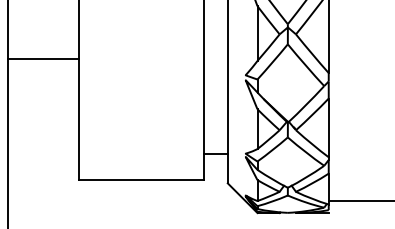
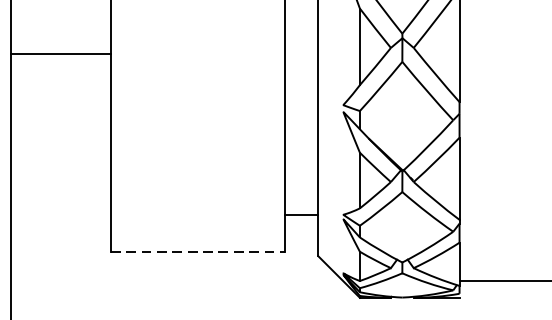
line: (43, 58) -> (60, 53), moved
line: (142, 180) -> (199, 252), solid -> dashed

